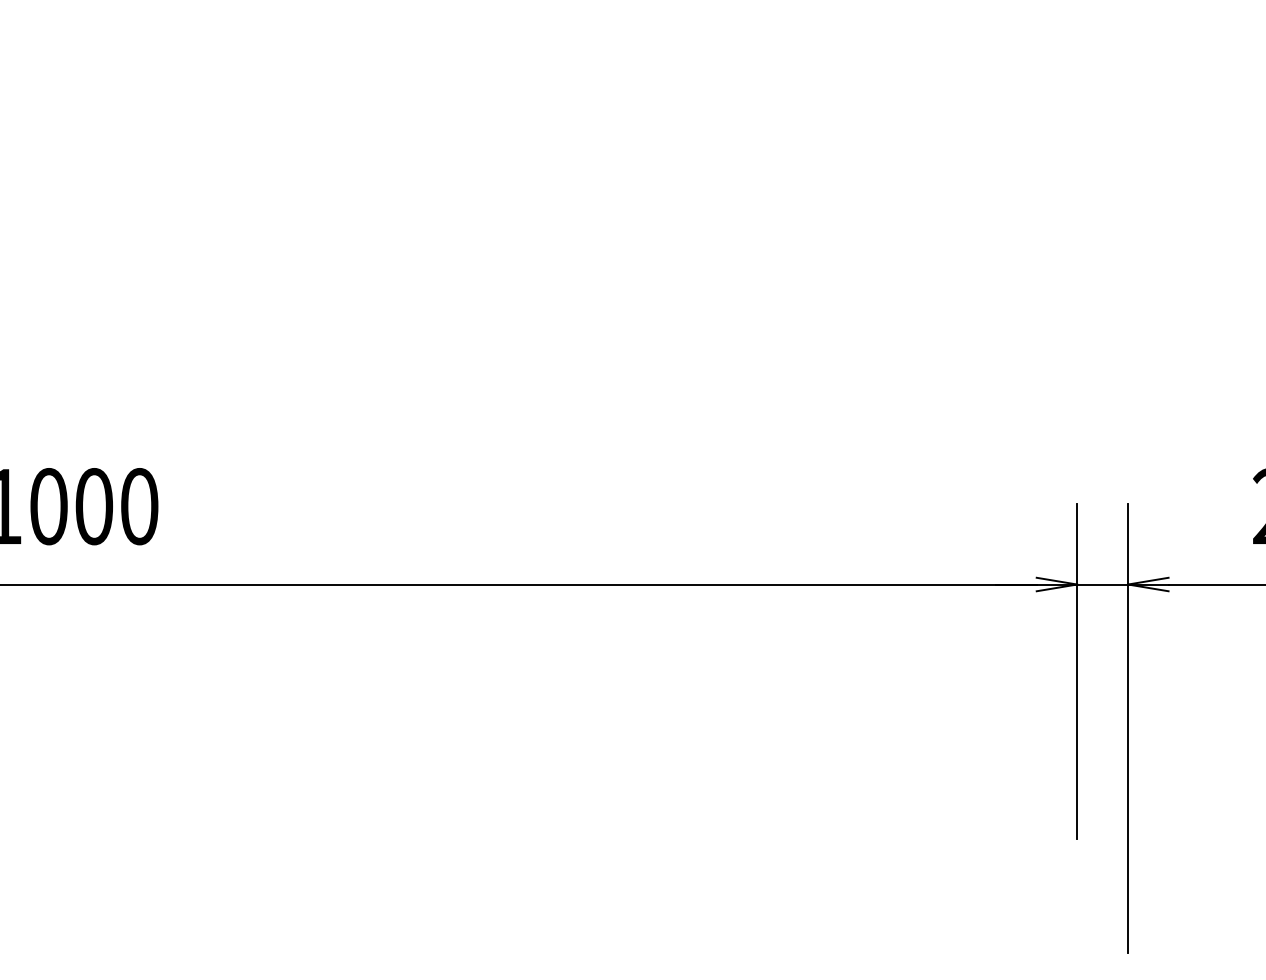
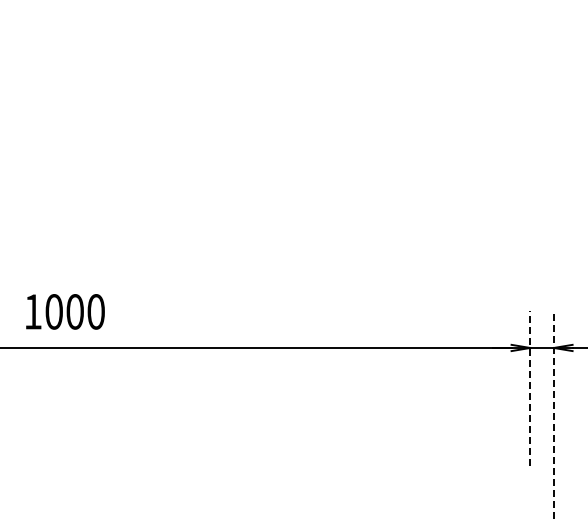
line: (1077, 672) -> (530, 388), solid -> dashed
line: (1127, 728) -> (553, 414), solid -> dashed

